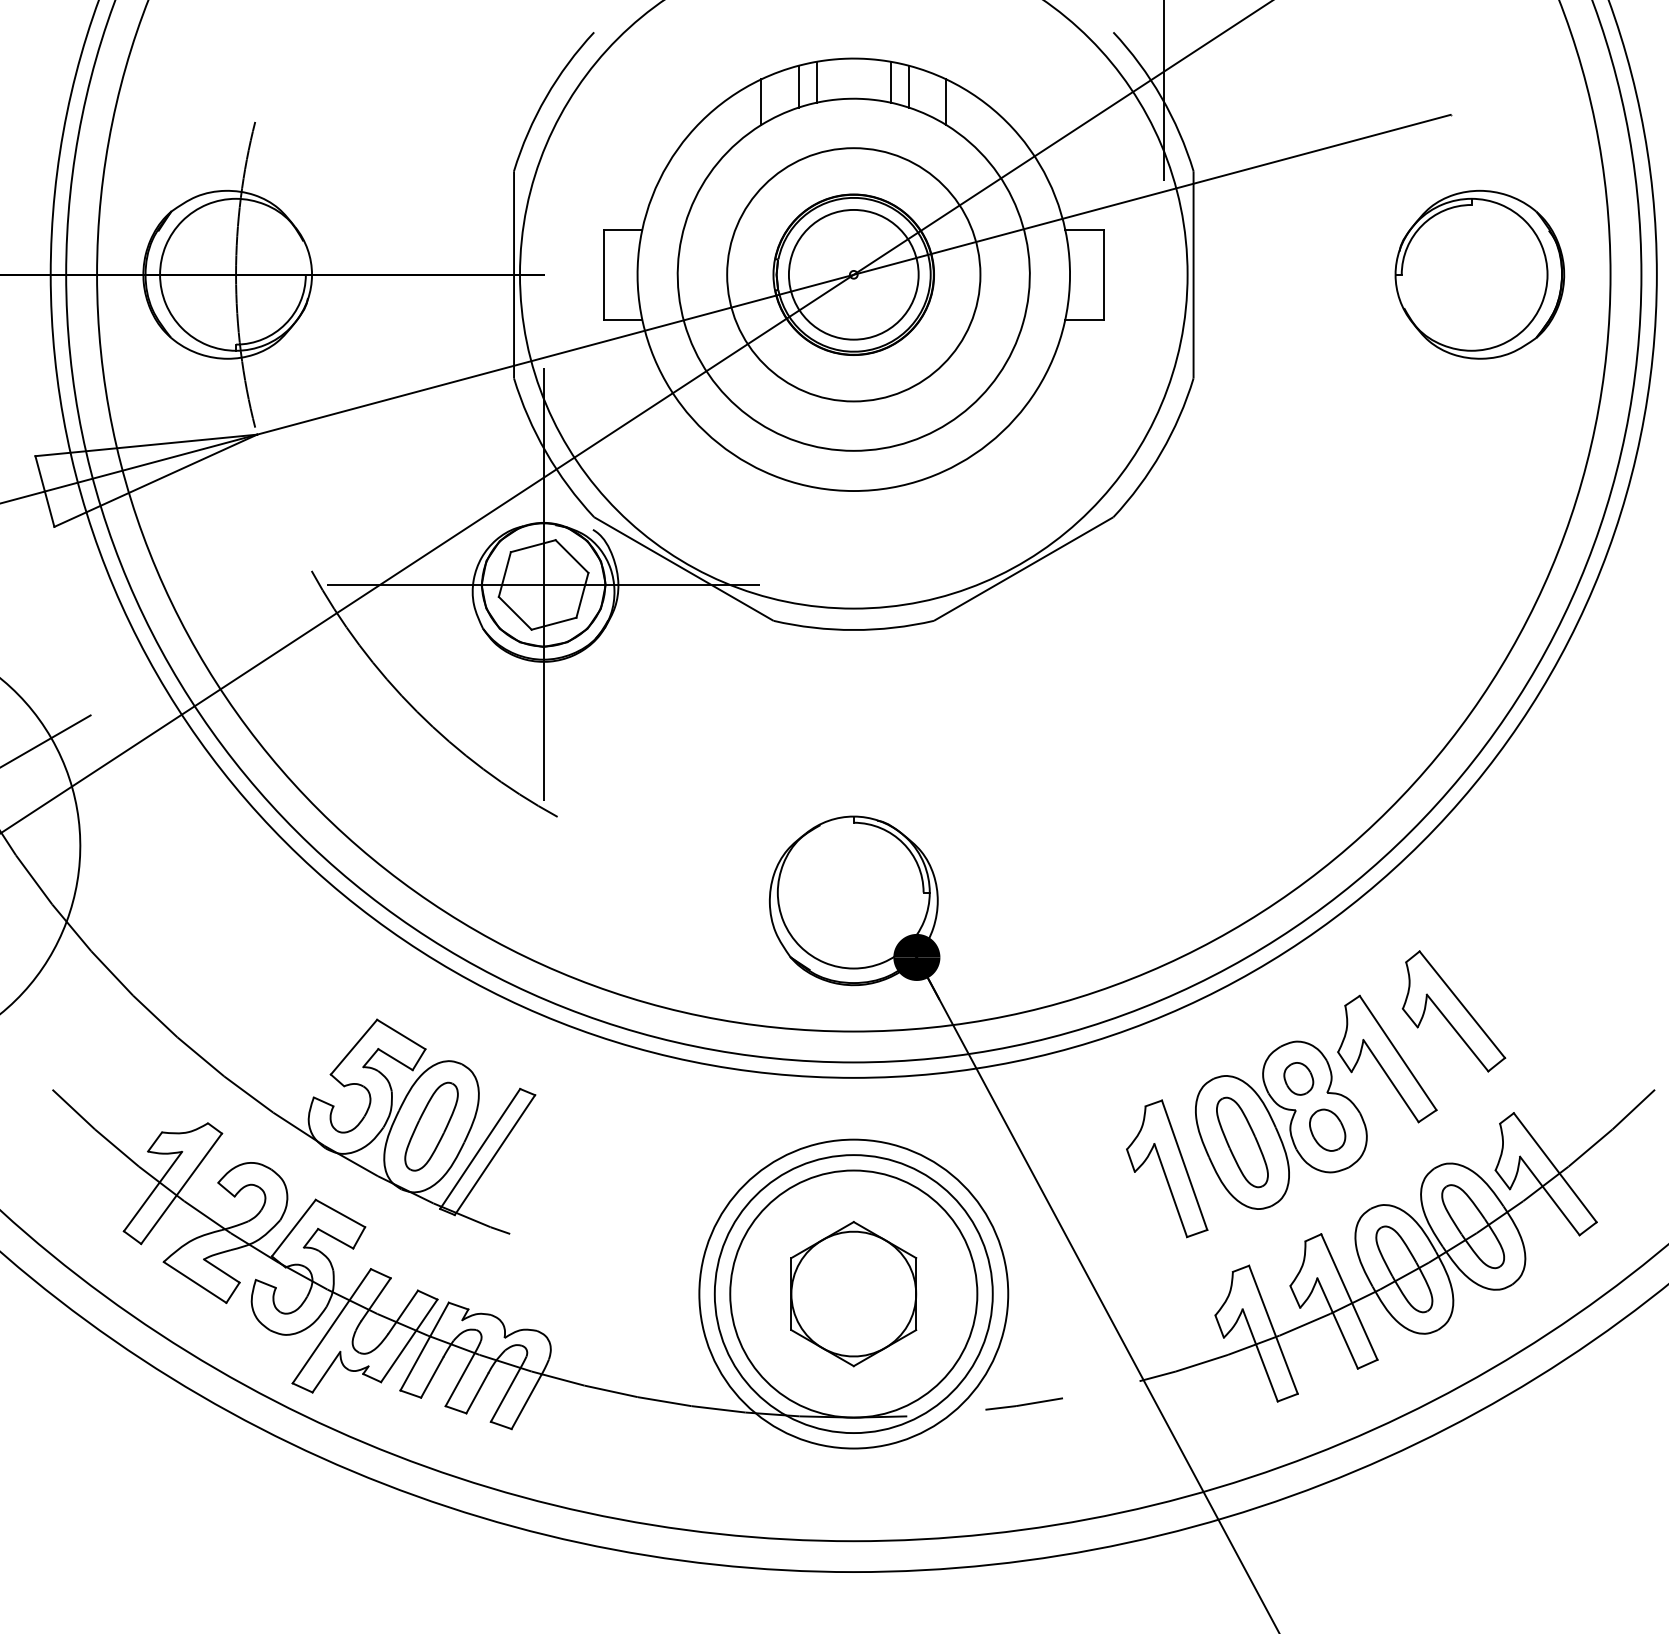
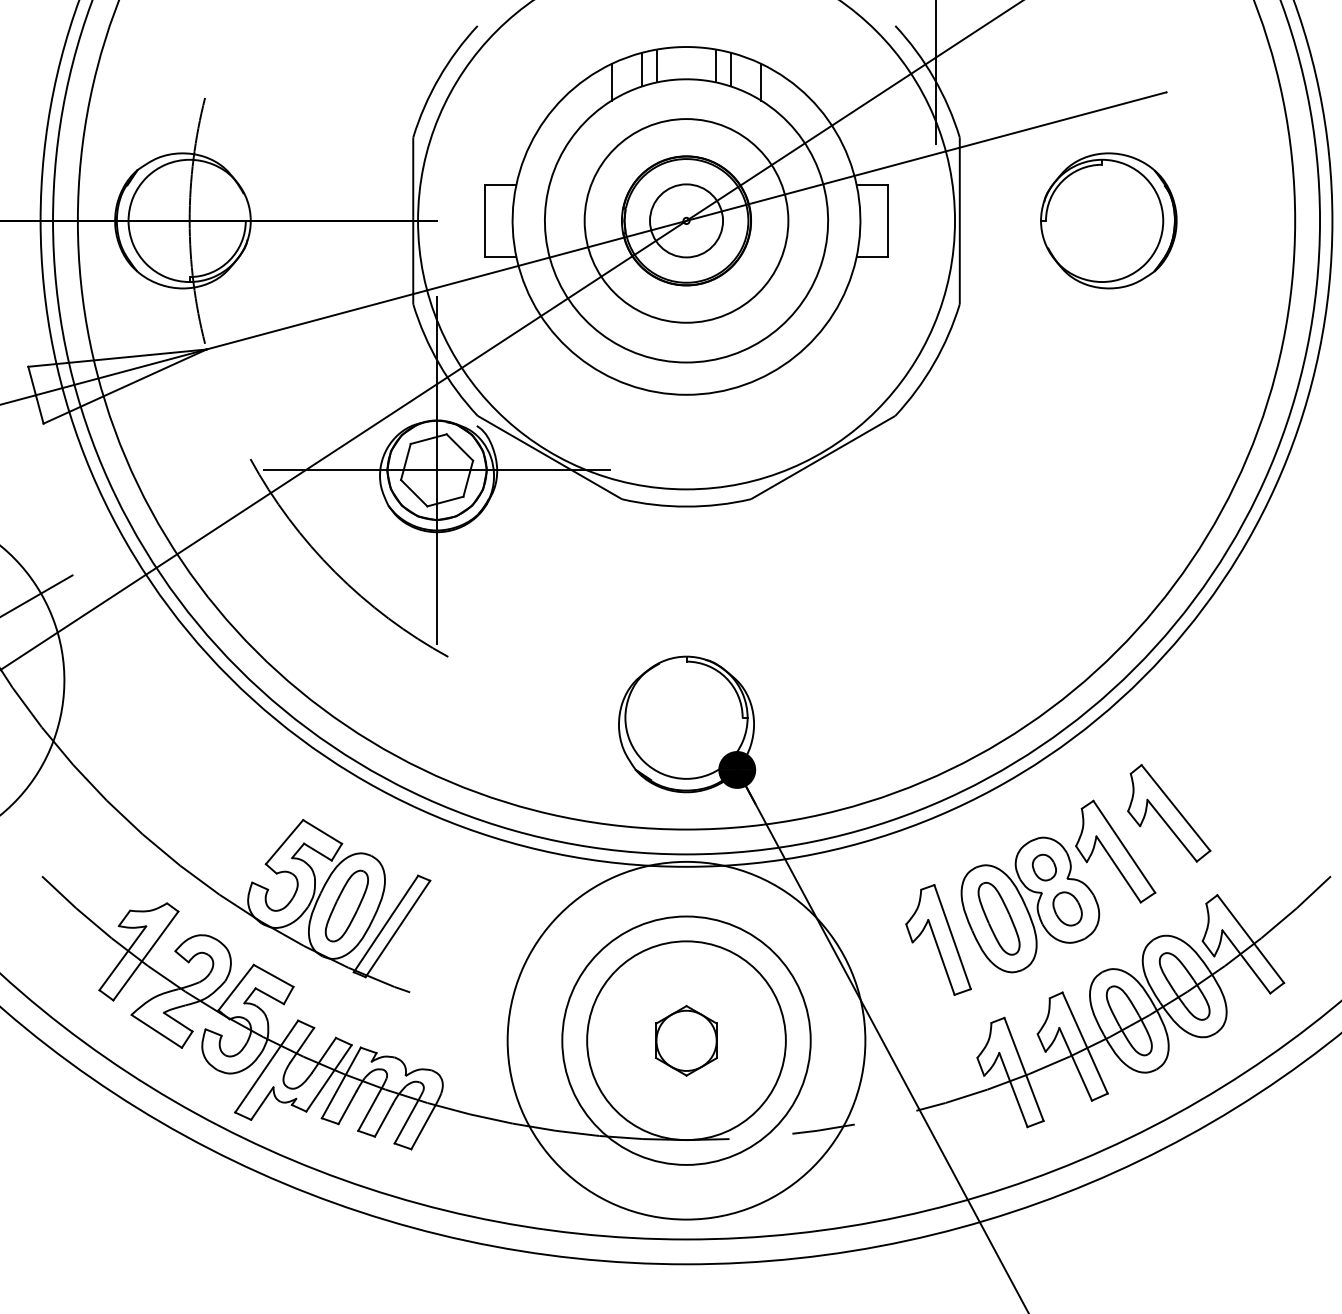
circle: (853, 274) -> (686, 220), size x0.7
part: (1479, 274) -> (1108, 220), moved
circle: (853, 1294) -> (686, 1041), size x1.6
part: (853, 1294) -> (686, 1041), size x0.6

